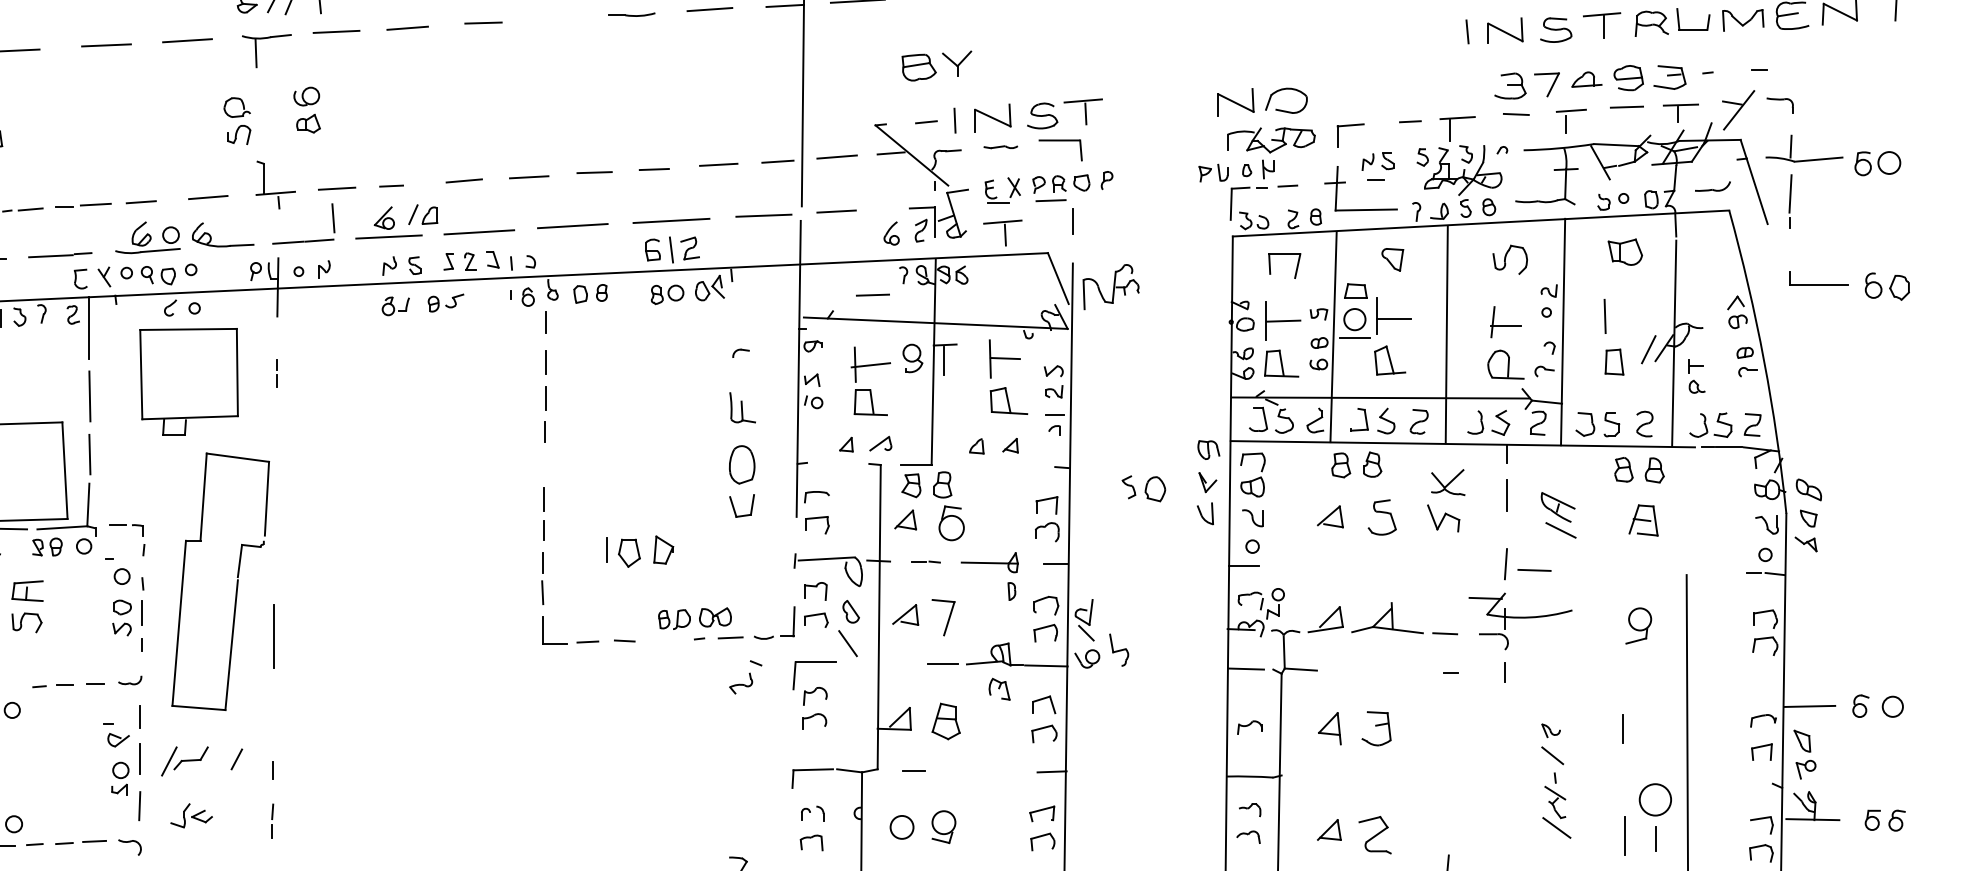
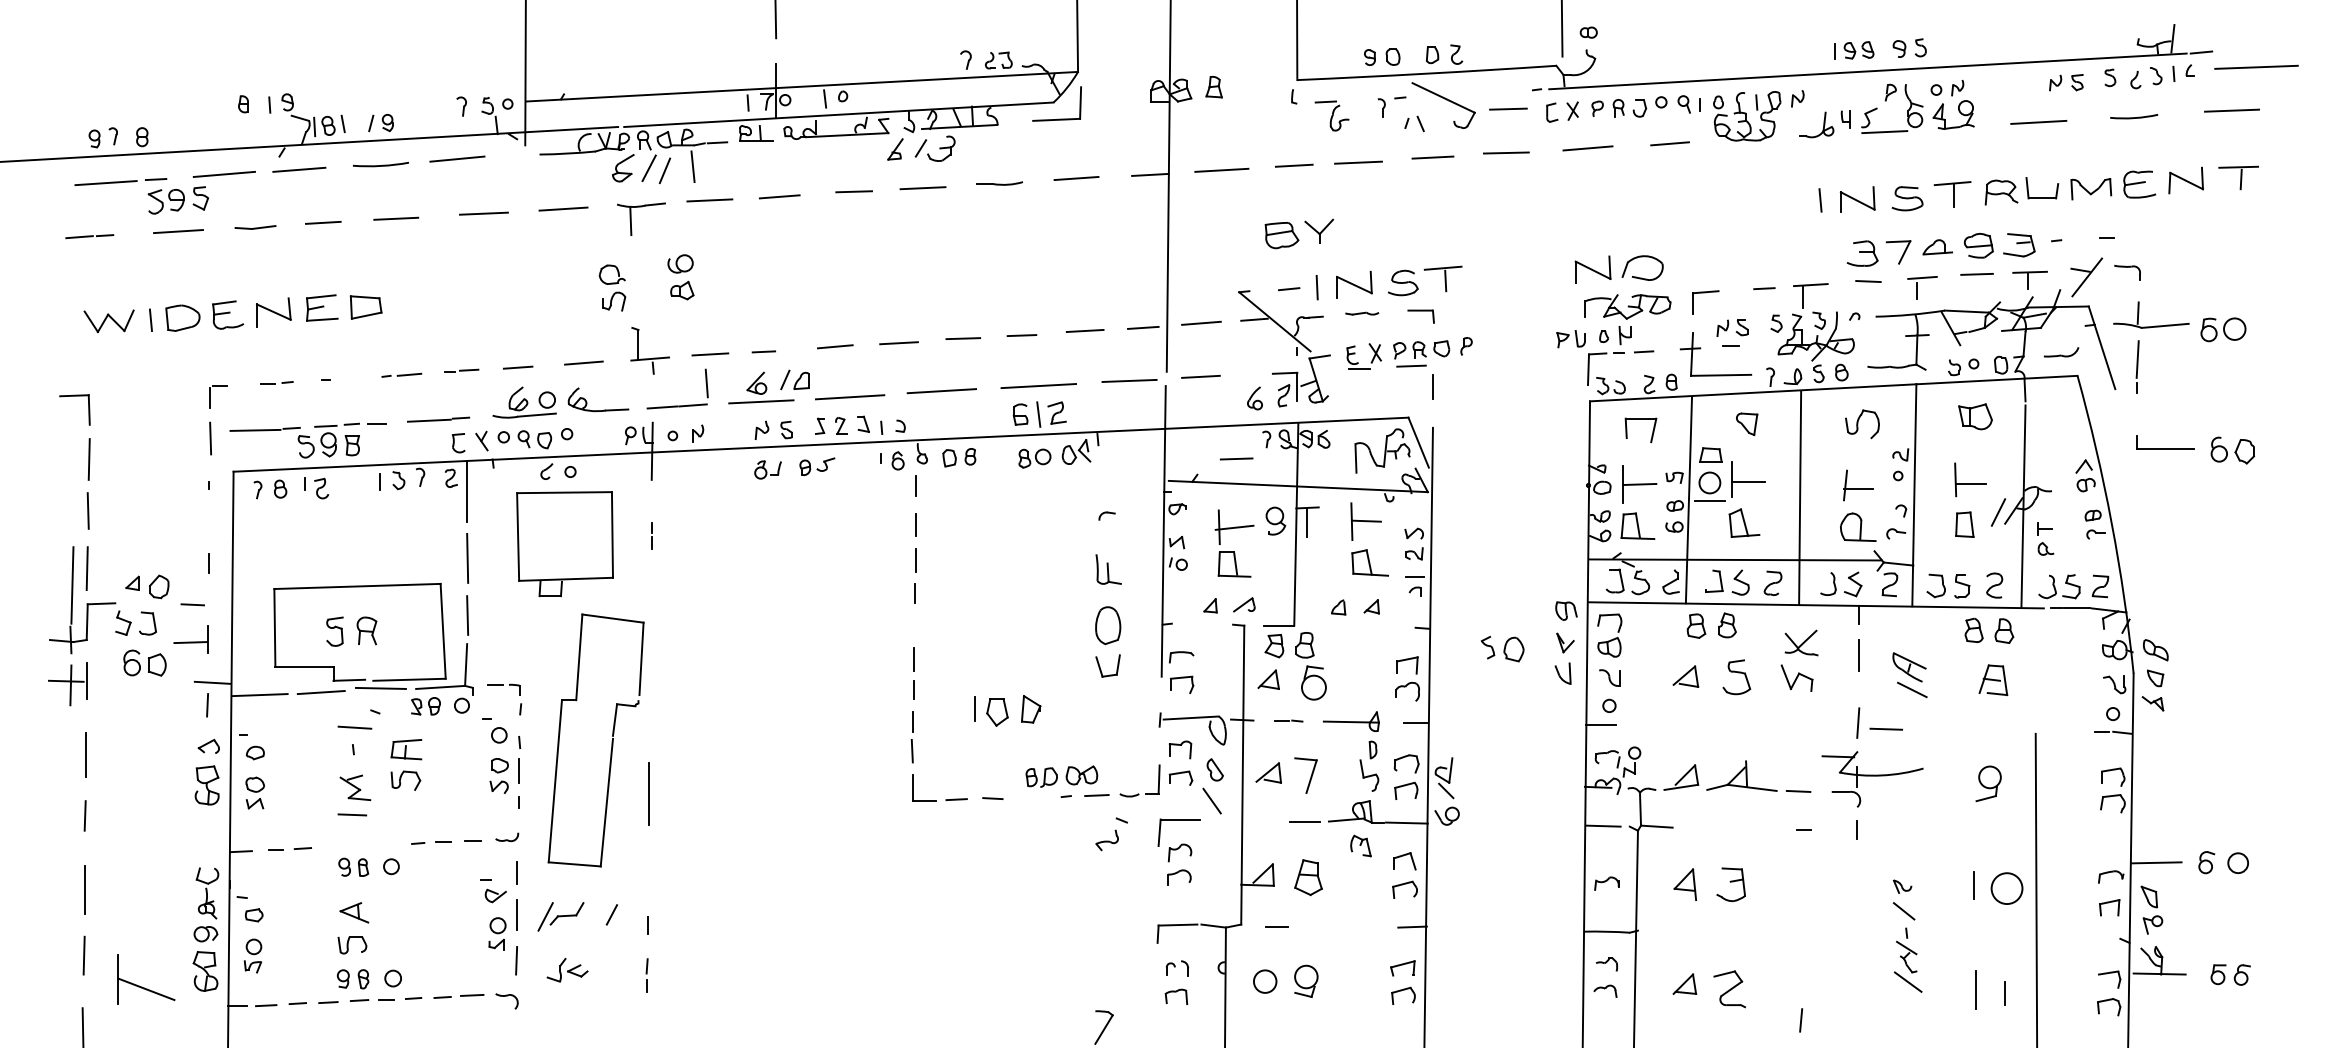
line: (553, 19) -> (922, 188), added
part: (1060, 150) -> (1420, 316), size x0.62
part: (83, 205) -> (461, 370), size x0.62
part: (1002, 232) -> (1363, 397), removed
part: (1111, 286) -> (1382, 450), moved
line: (1620, 320) -> (1970, 483), added
part: (1119, 650) -> (1369, 775), moved
circle: (1654, 799) -> (2006, 888), moved

